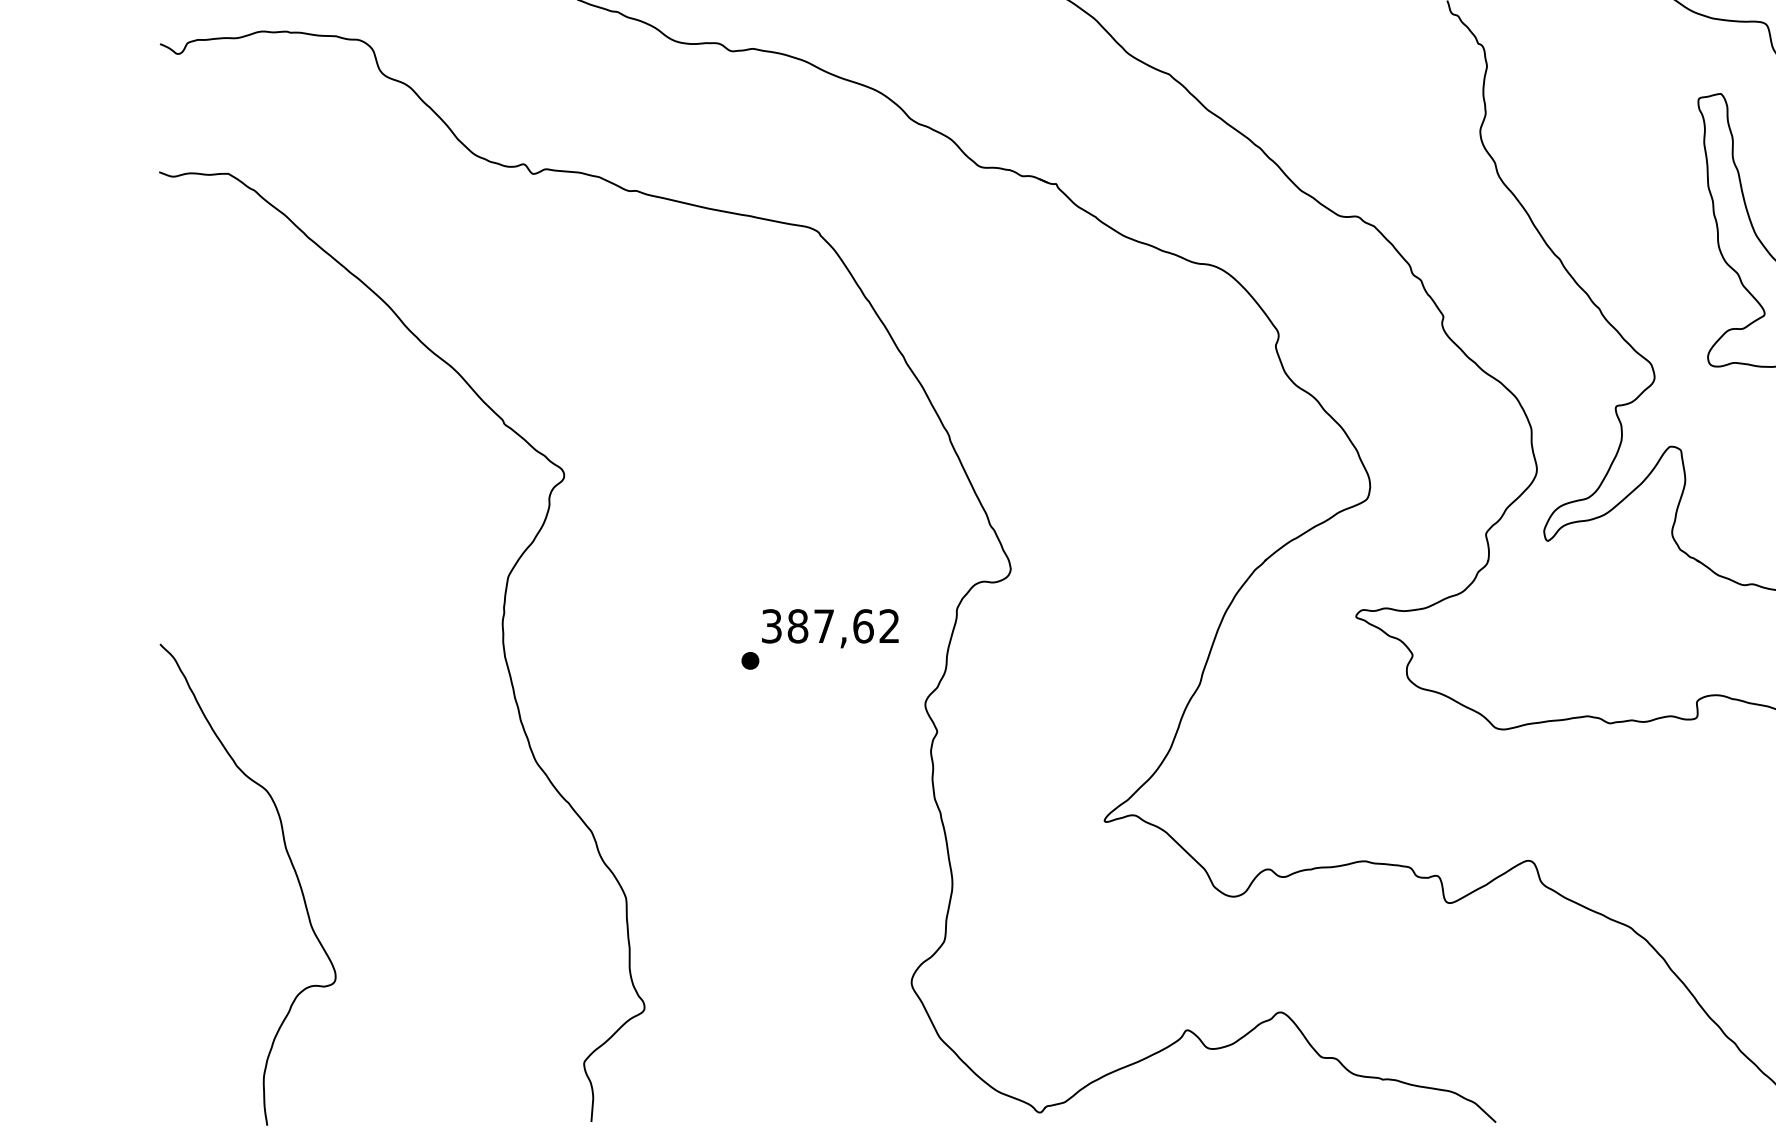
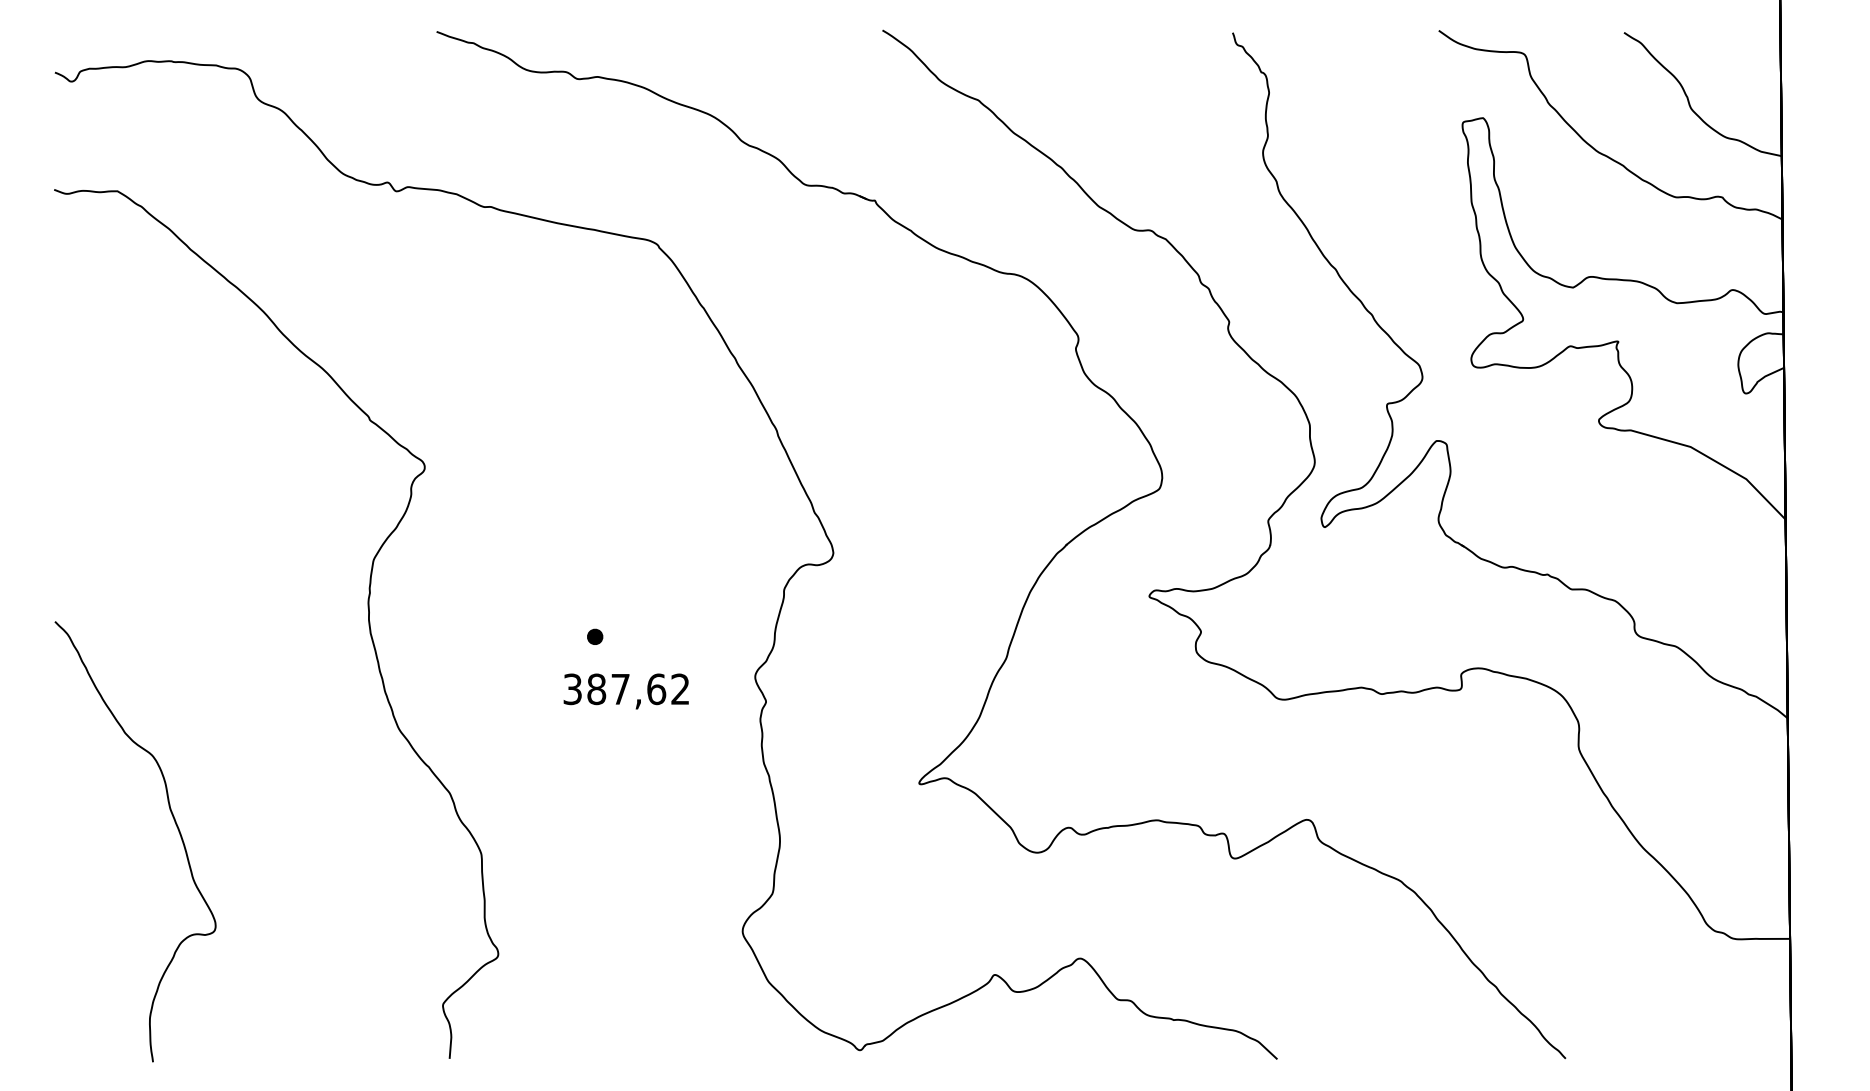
text: (829, 628) -> (625, 691), moved

